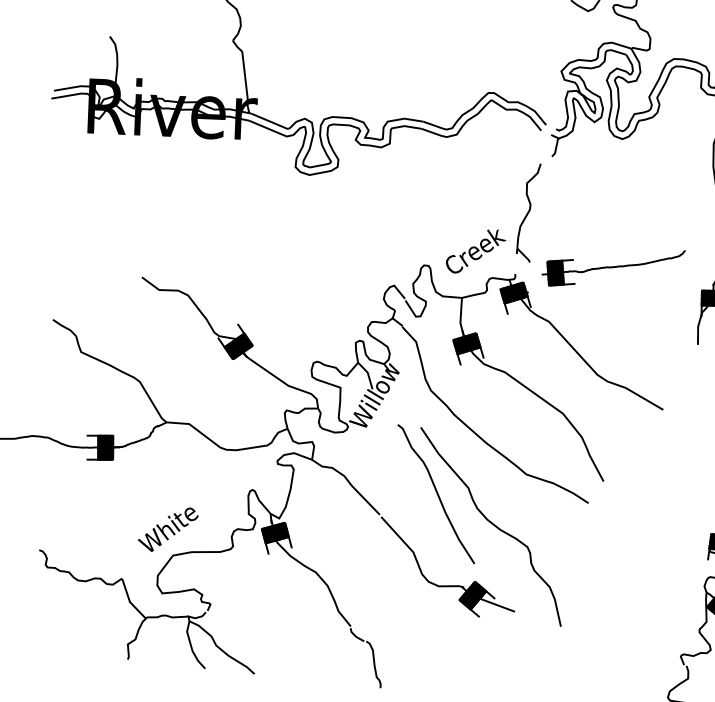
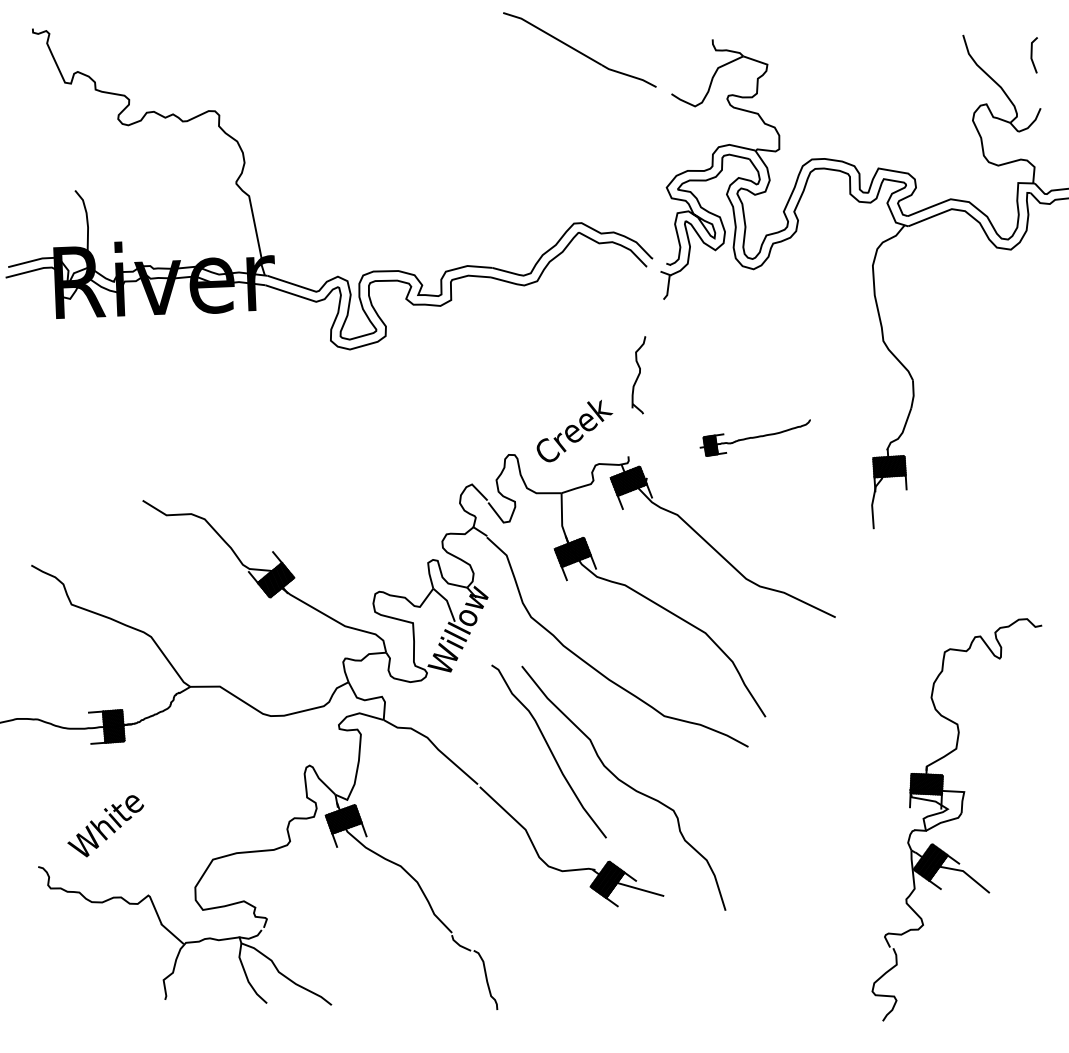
part: (528, 212) -> (638, 375), size x0.6
part: (613, 267) -> (755, 437), size x0.6
text: (167, 529) -> (105, 826), moved

